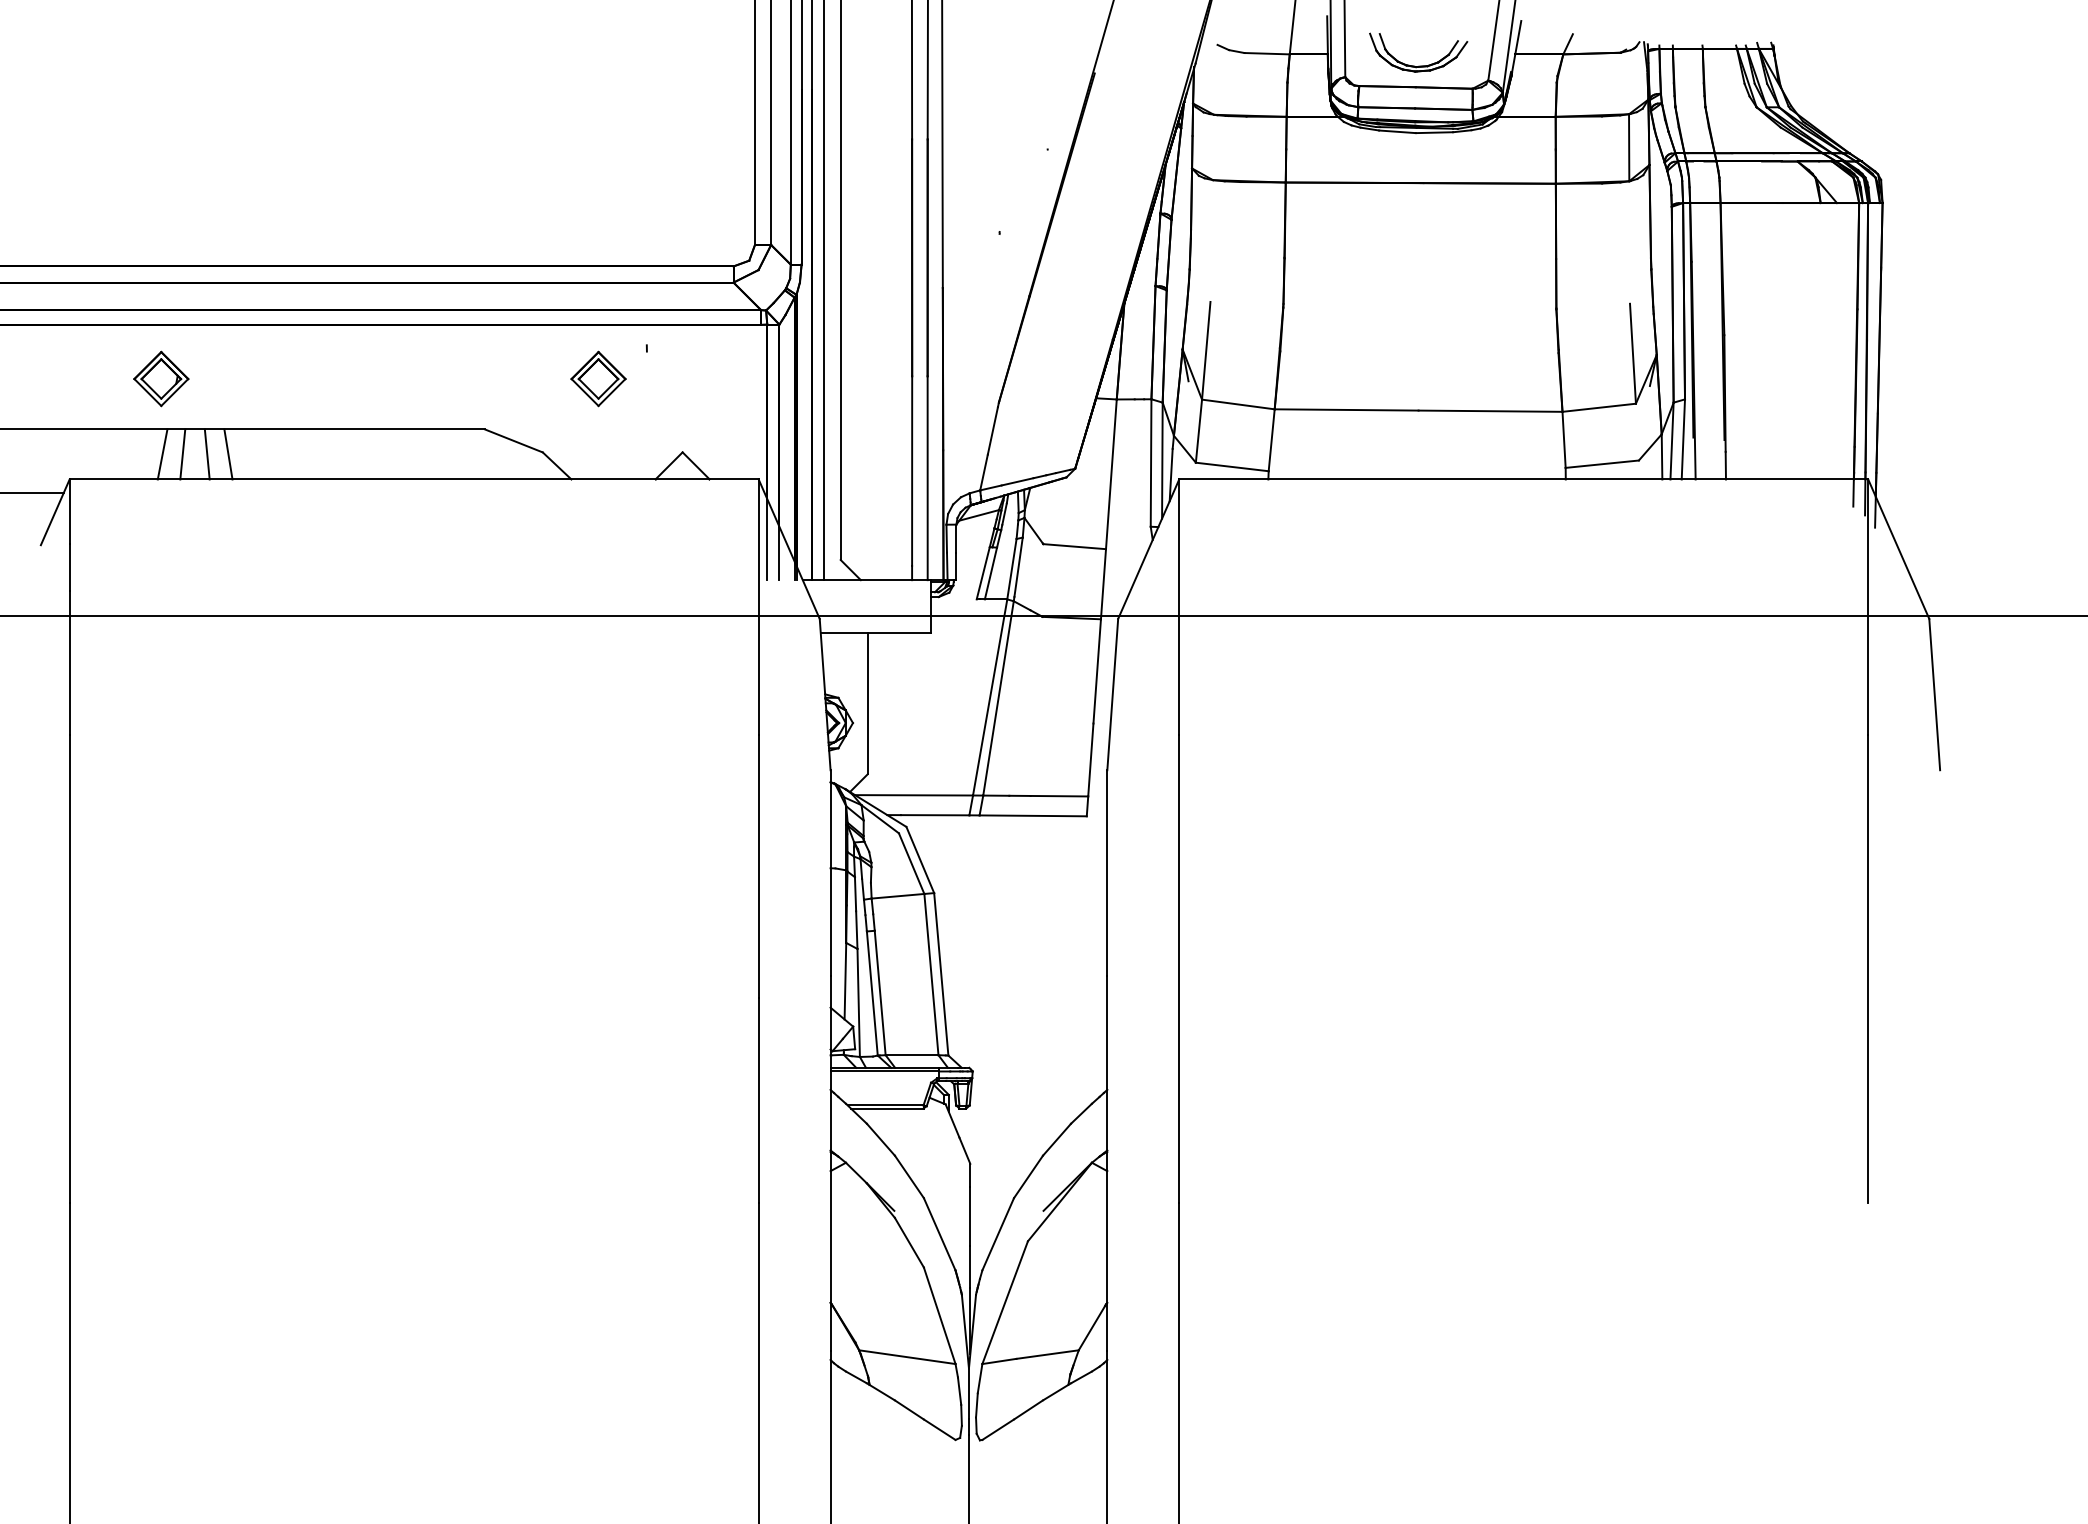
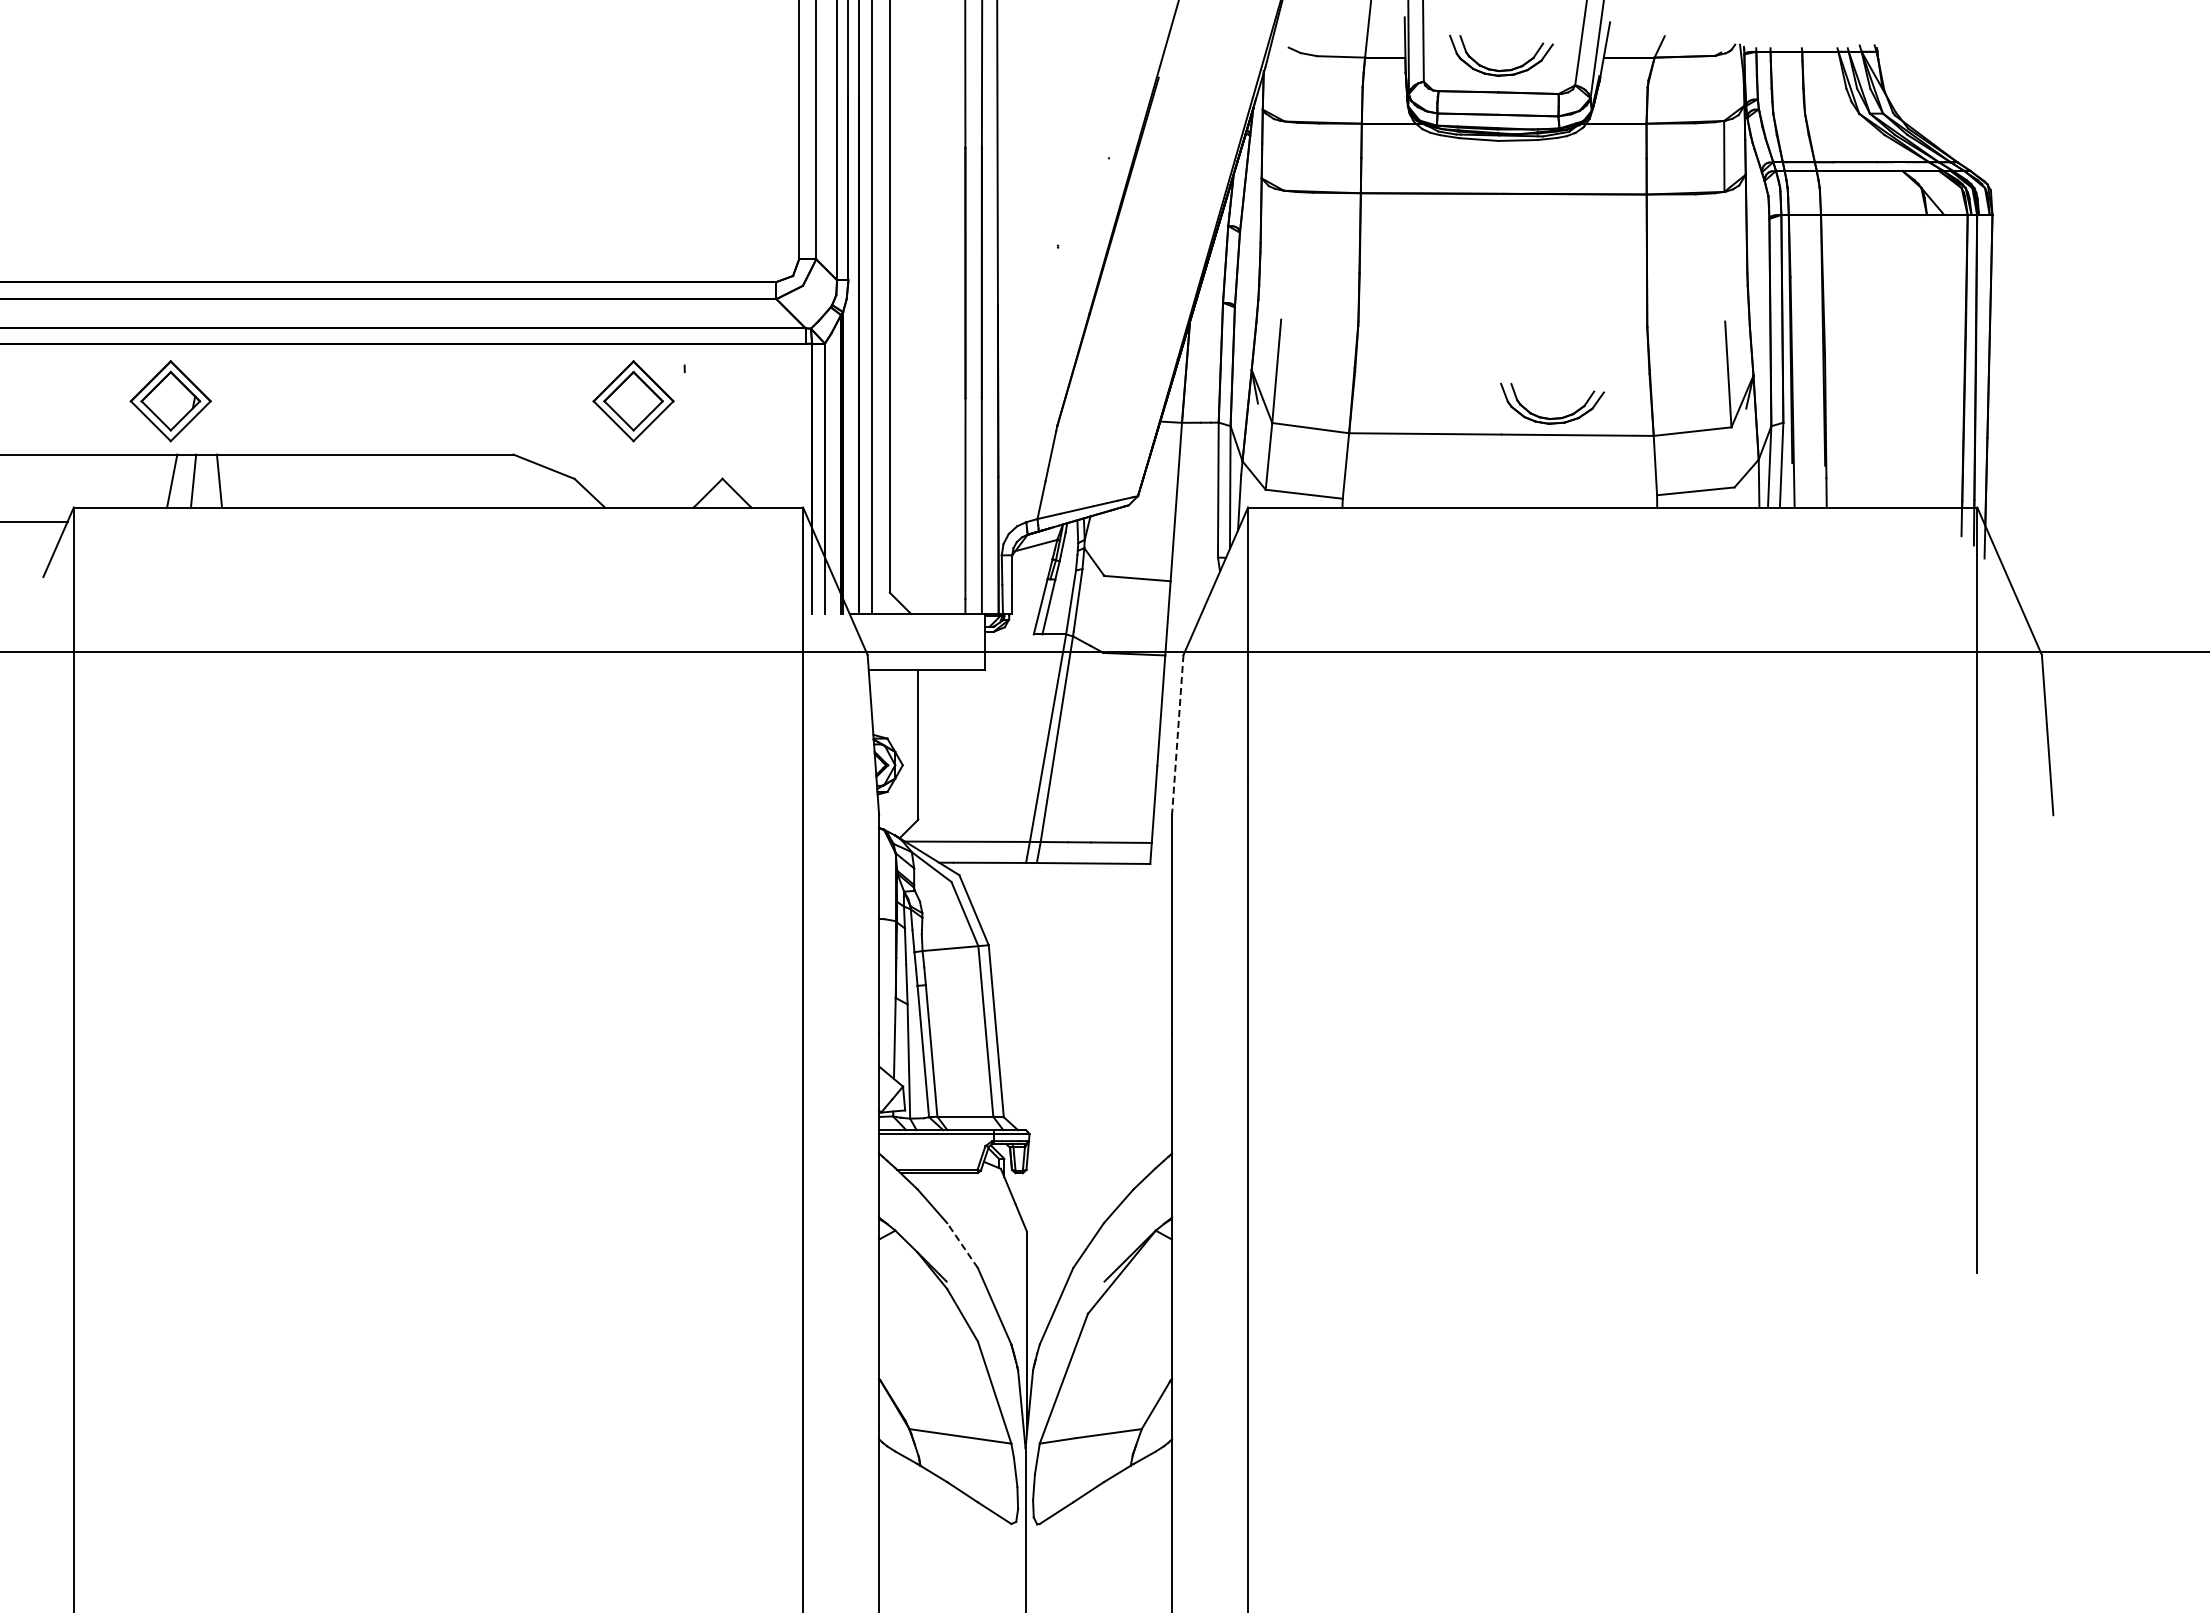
part: (160, 378) -> (170, 400), size x1.4
part: (598, 378) -> (633, 400), size x1.4
part: (1466, 394) -> (1552, 417), added
line: (228, 453) -> (241, 480), removed
line: (1112, 694) -> (1177, 735), solid -> dashed
line: (909, 1176) -> (962, 1245), solid -> dashed

